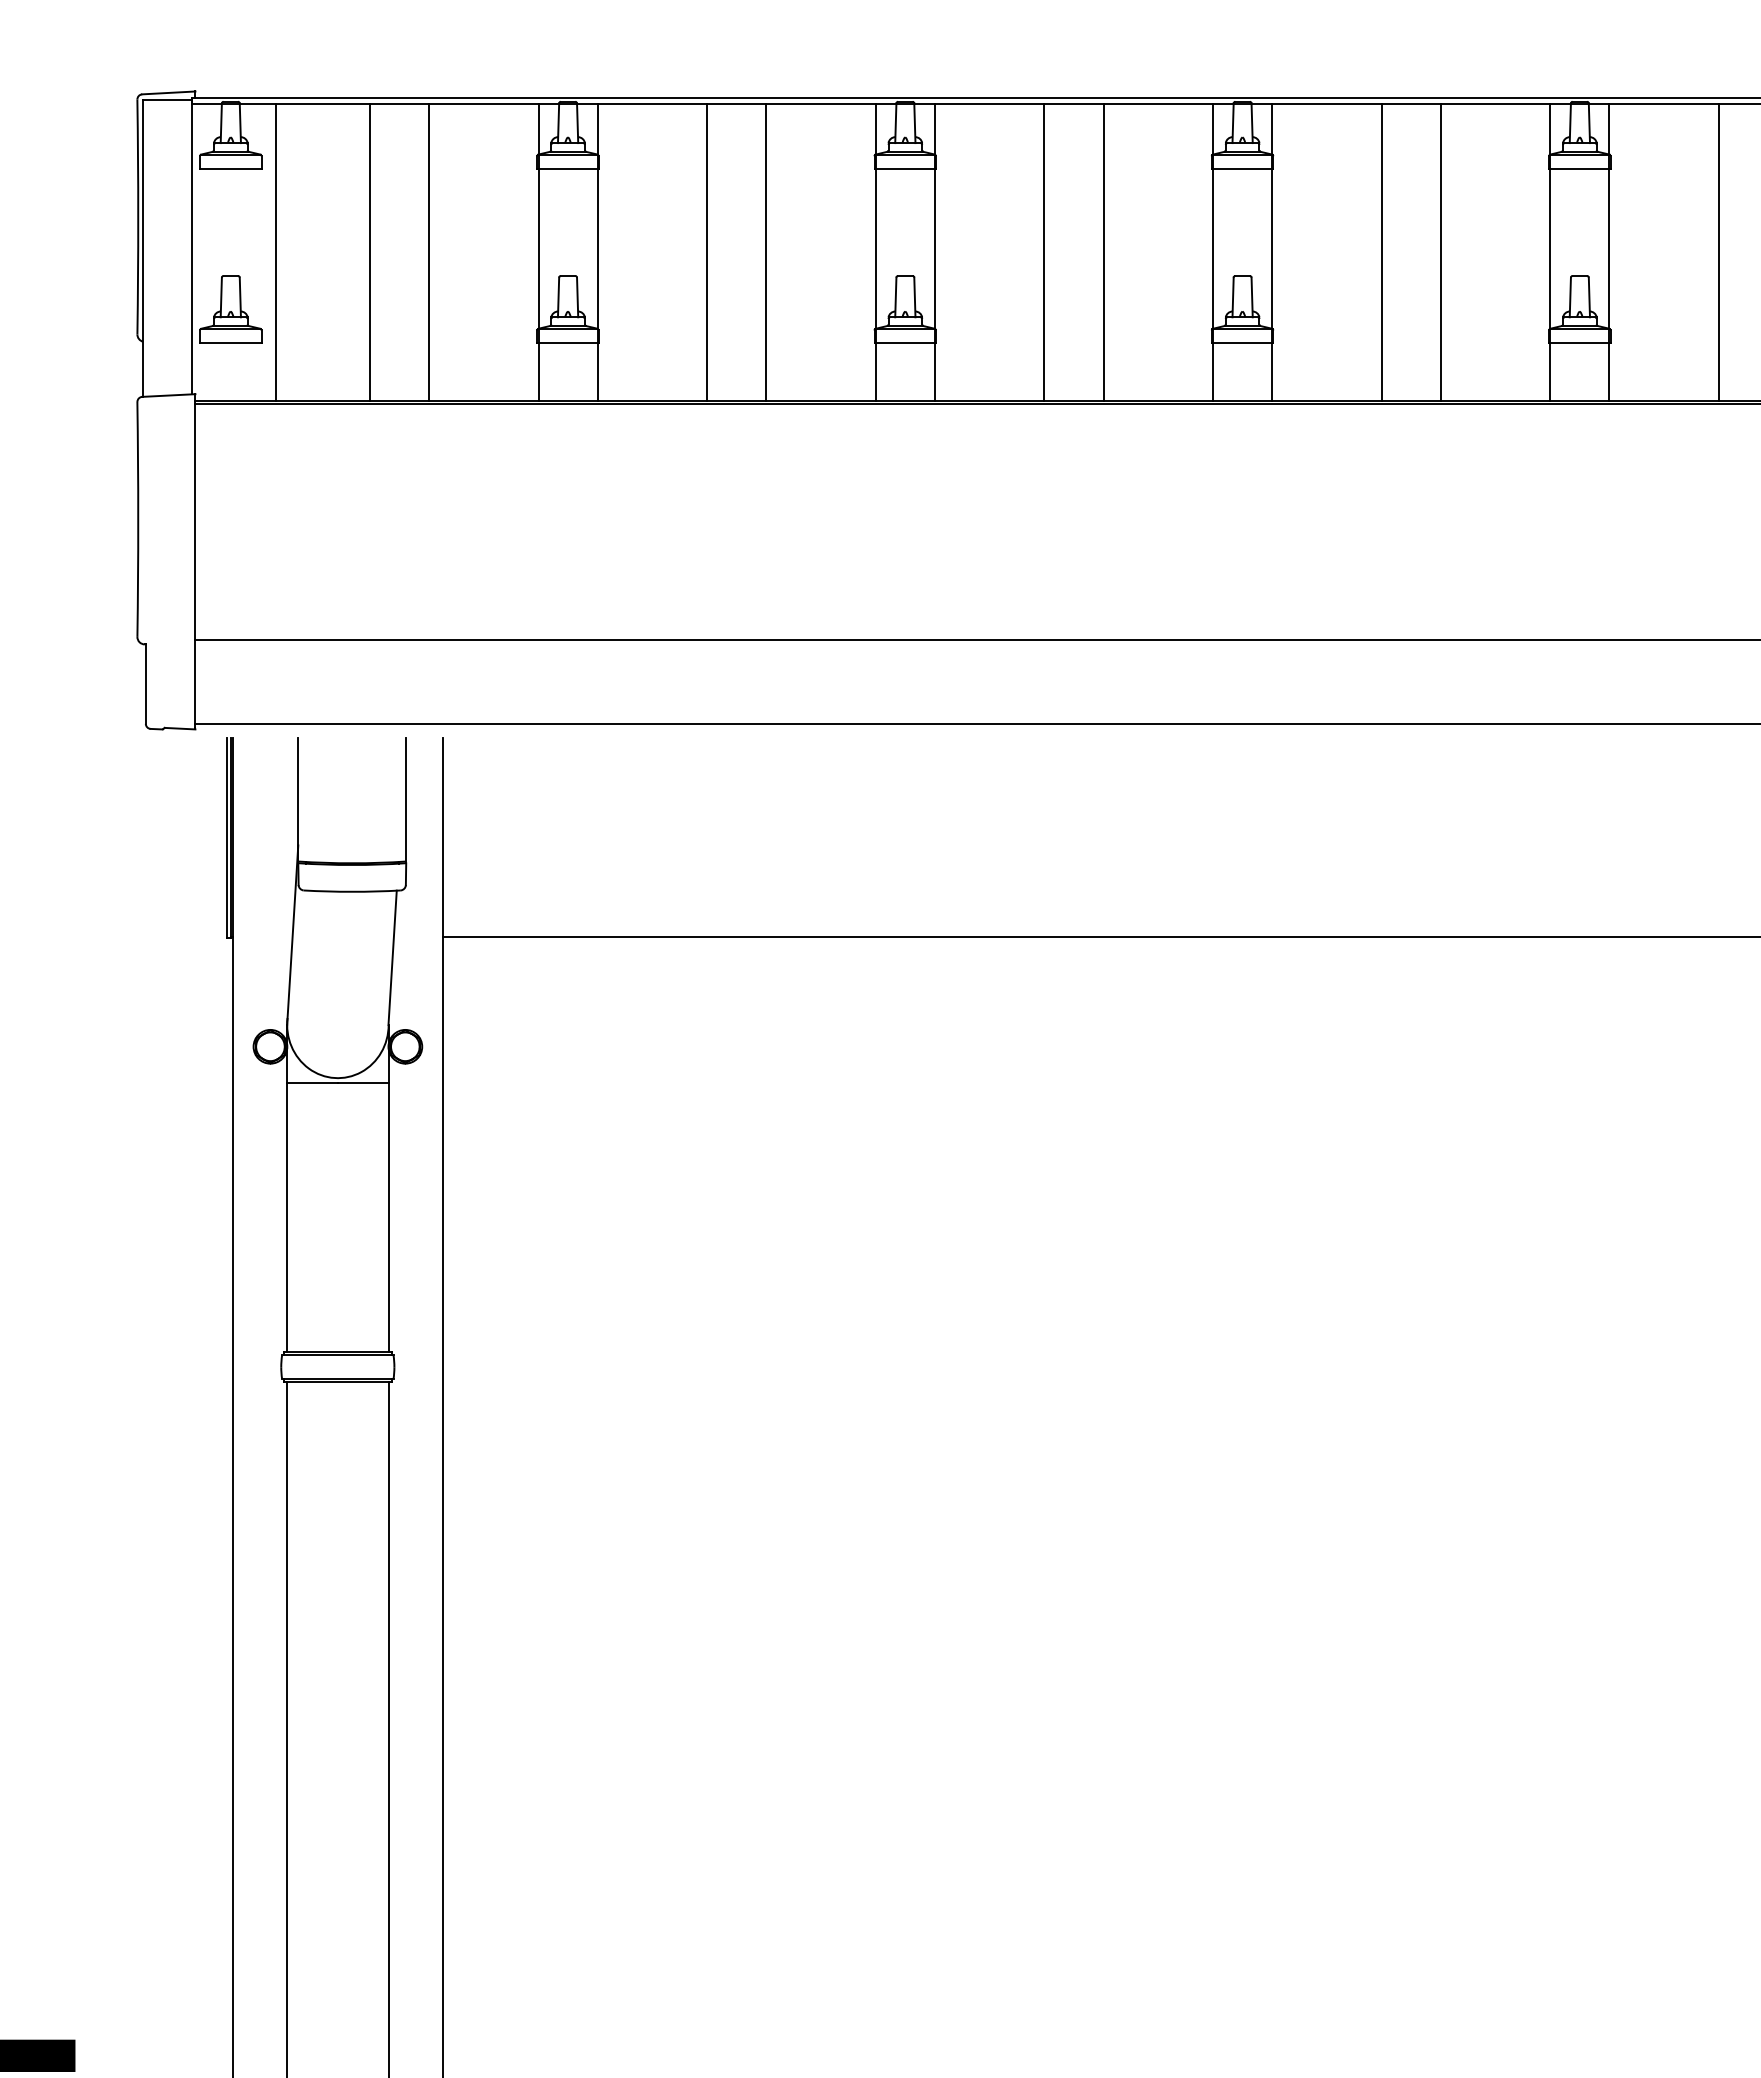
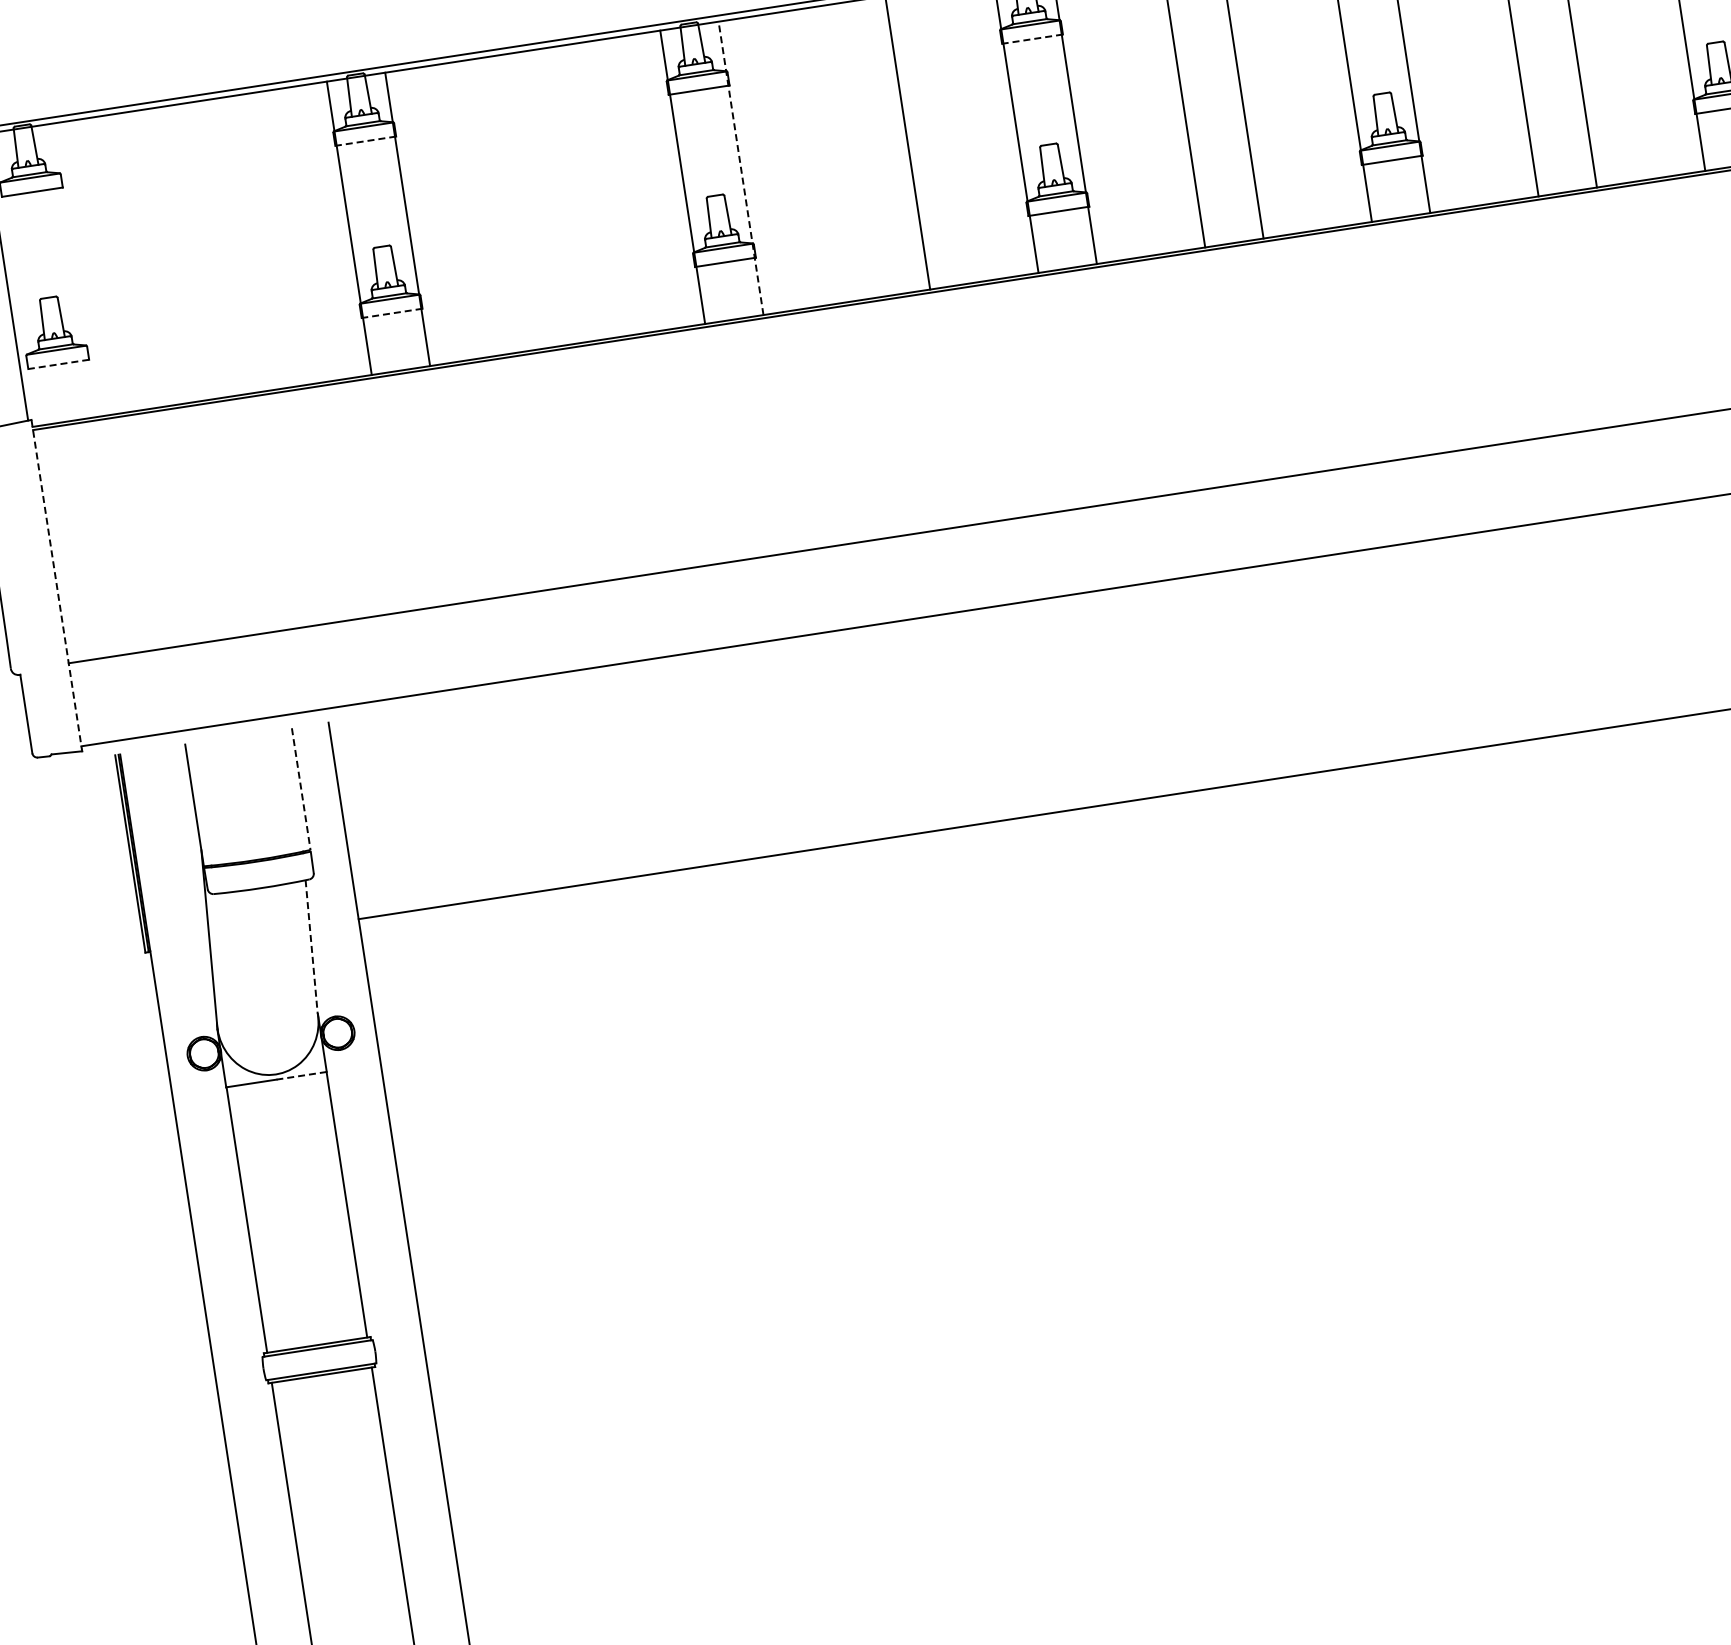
line: (568, 169) -> (366, 141), solid -> dashed
line: (1242, 169) -> (1032, 39), solid -> dashed
line: (275, 252) -> (89, 267), removed
line: (369, 252) -> (182, 253), removed
line: (428, 252) -> (240, 244), removed
line: (707, 252) -> (516, 202), removed
line: (766, 252) -> (574, 193), removed
line: (934, 252) -> (740, 168), solid -> dashed
line: (1044, 252) -> (849, 151), removed
line: (230, 343) -> (58, 364), solid -> dashed
line: (568, 343) -> (392, 313), solid -> dashed
line: (195, 560) -> (56, 584), solid -> dashed
line: (406, 800) -> (301, 789), solid -> dashed
line: (392, 958) -> (311, 947), solid -> dashed
line: (362, 1083) -> (300, 1076), solid -> dashed

